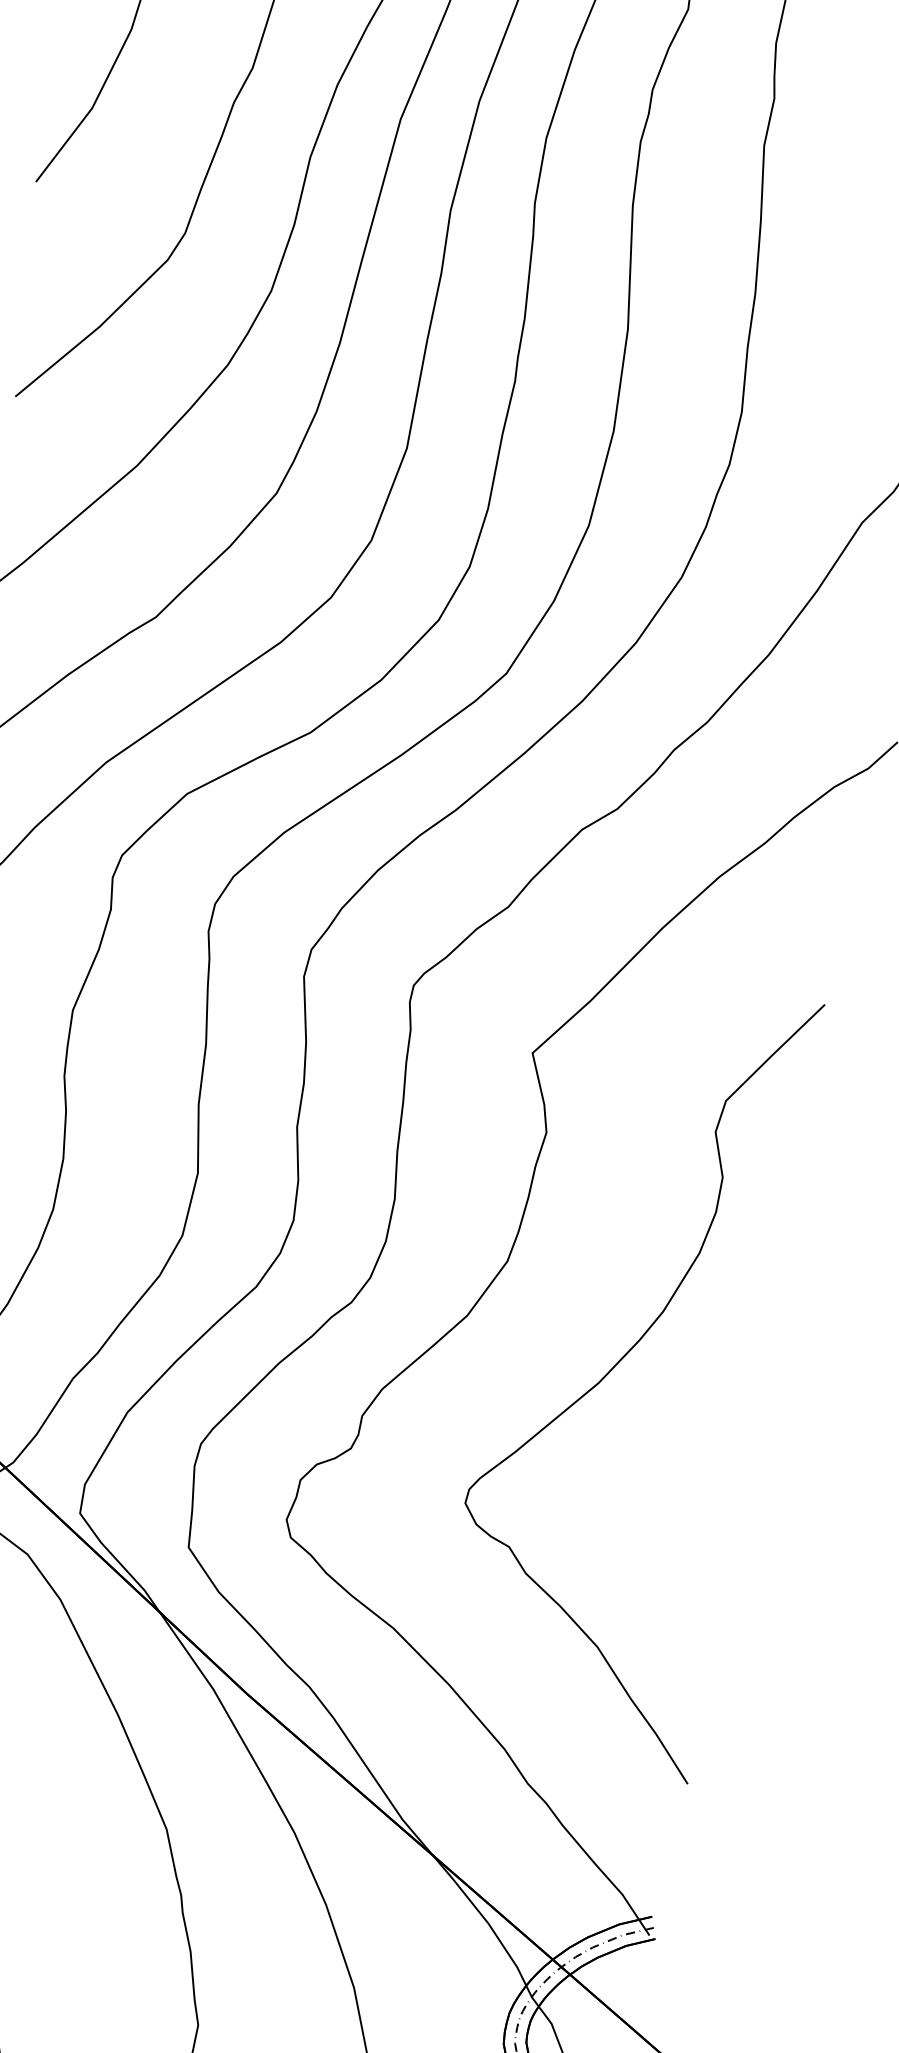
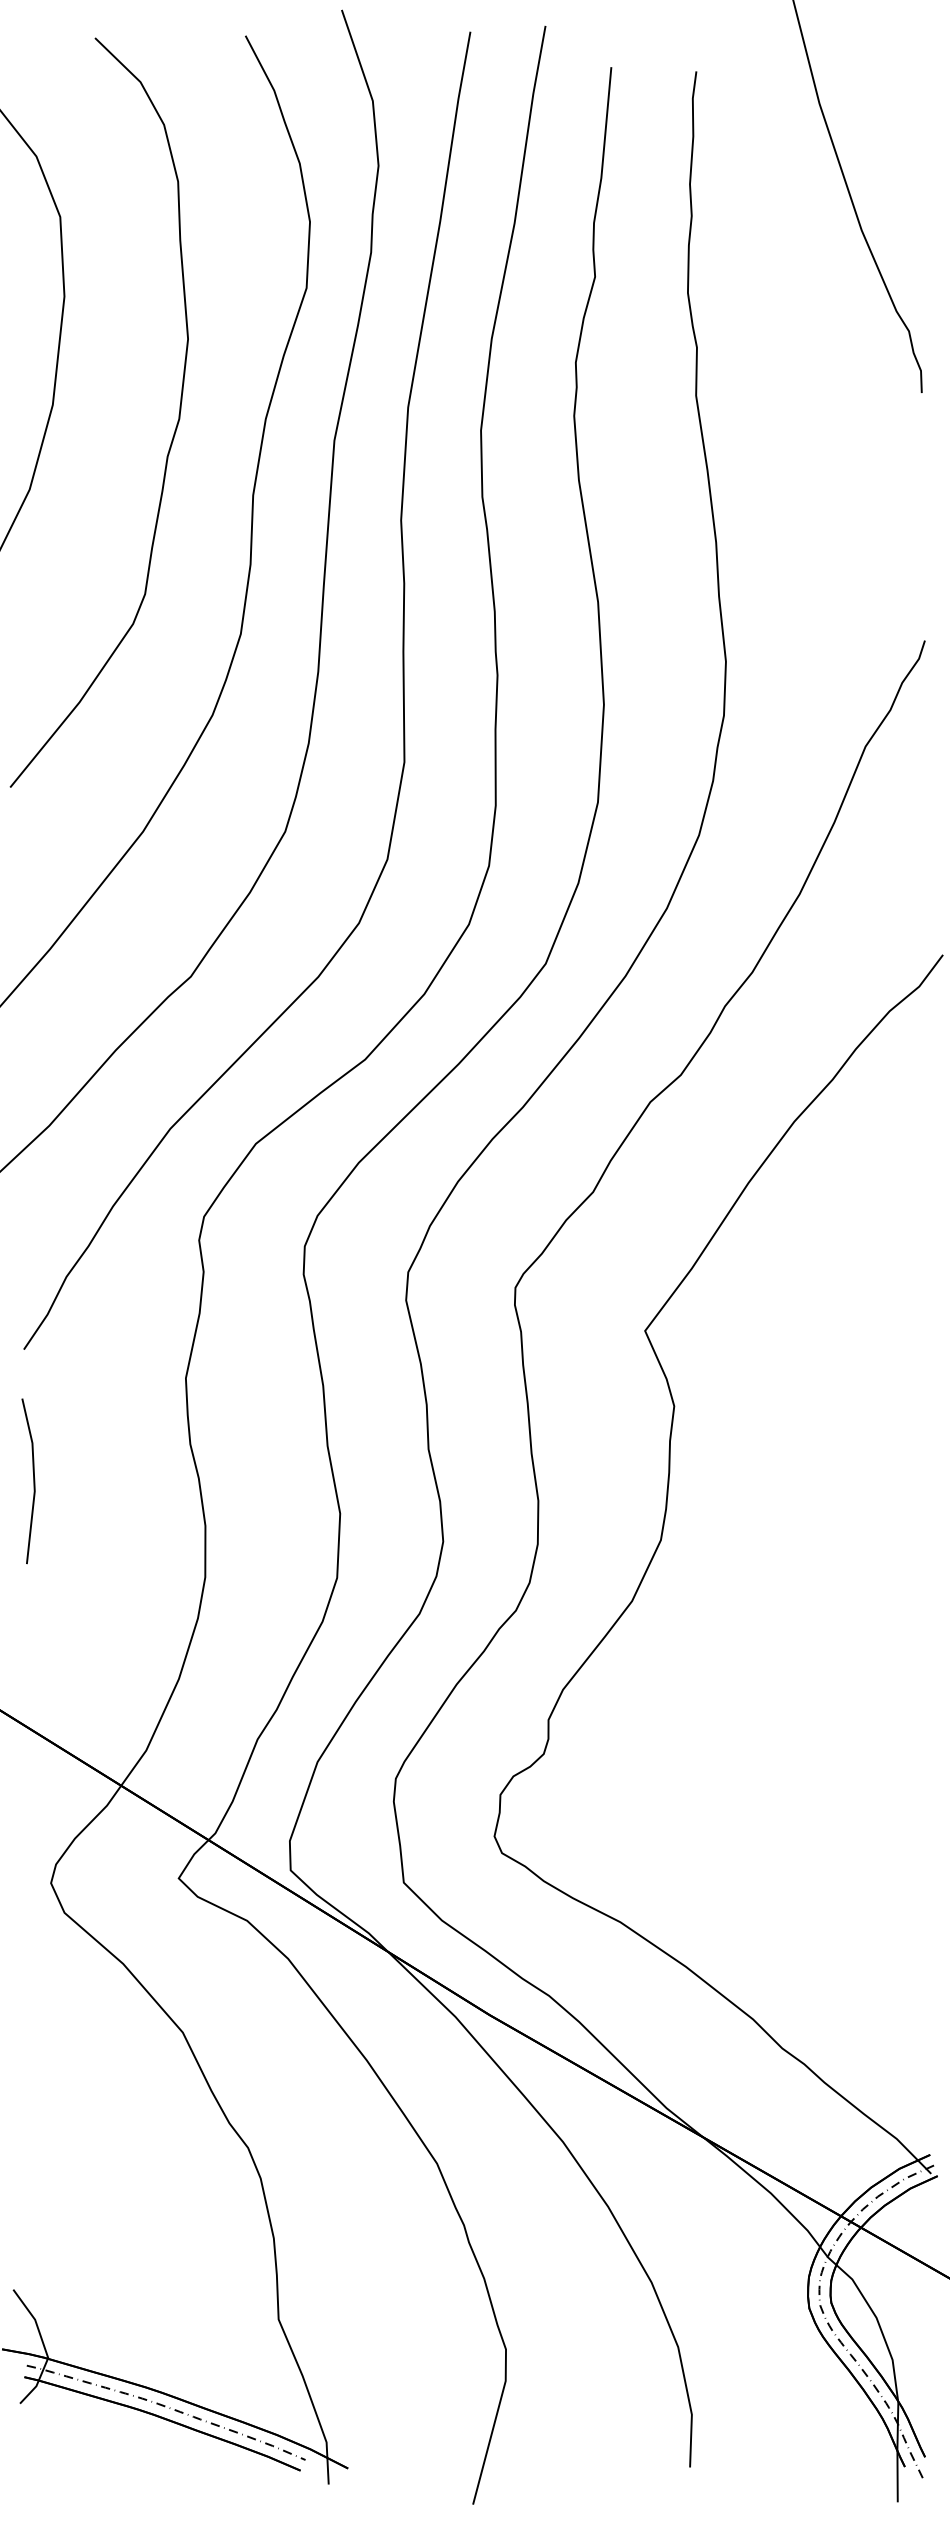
curve: (620, 1361) -> (791, 1616), removed

